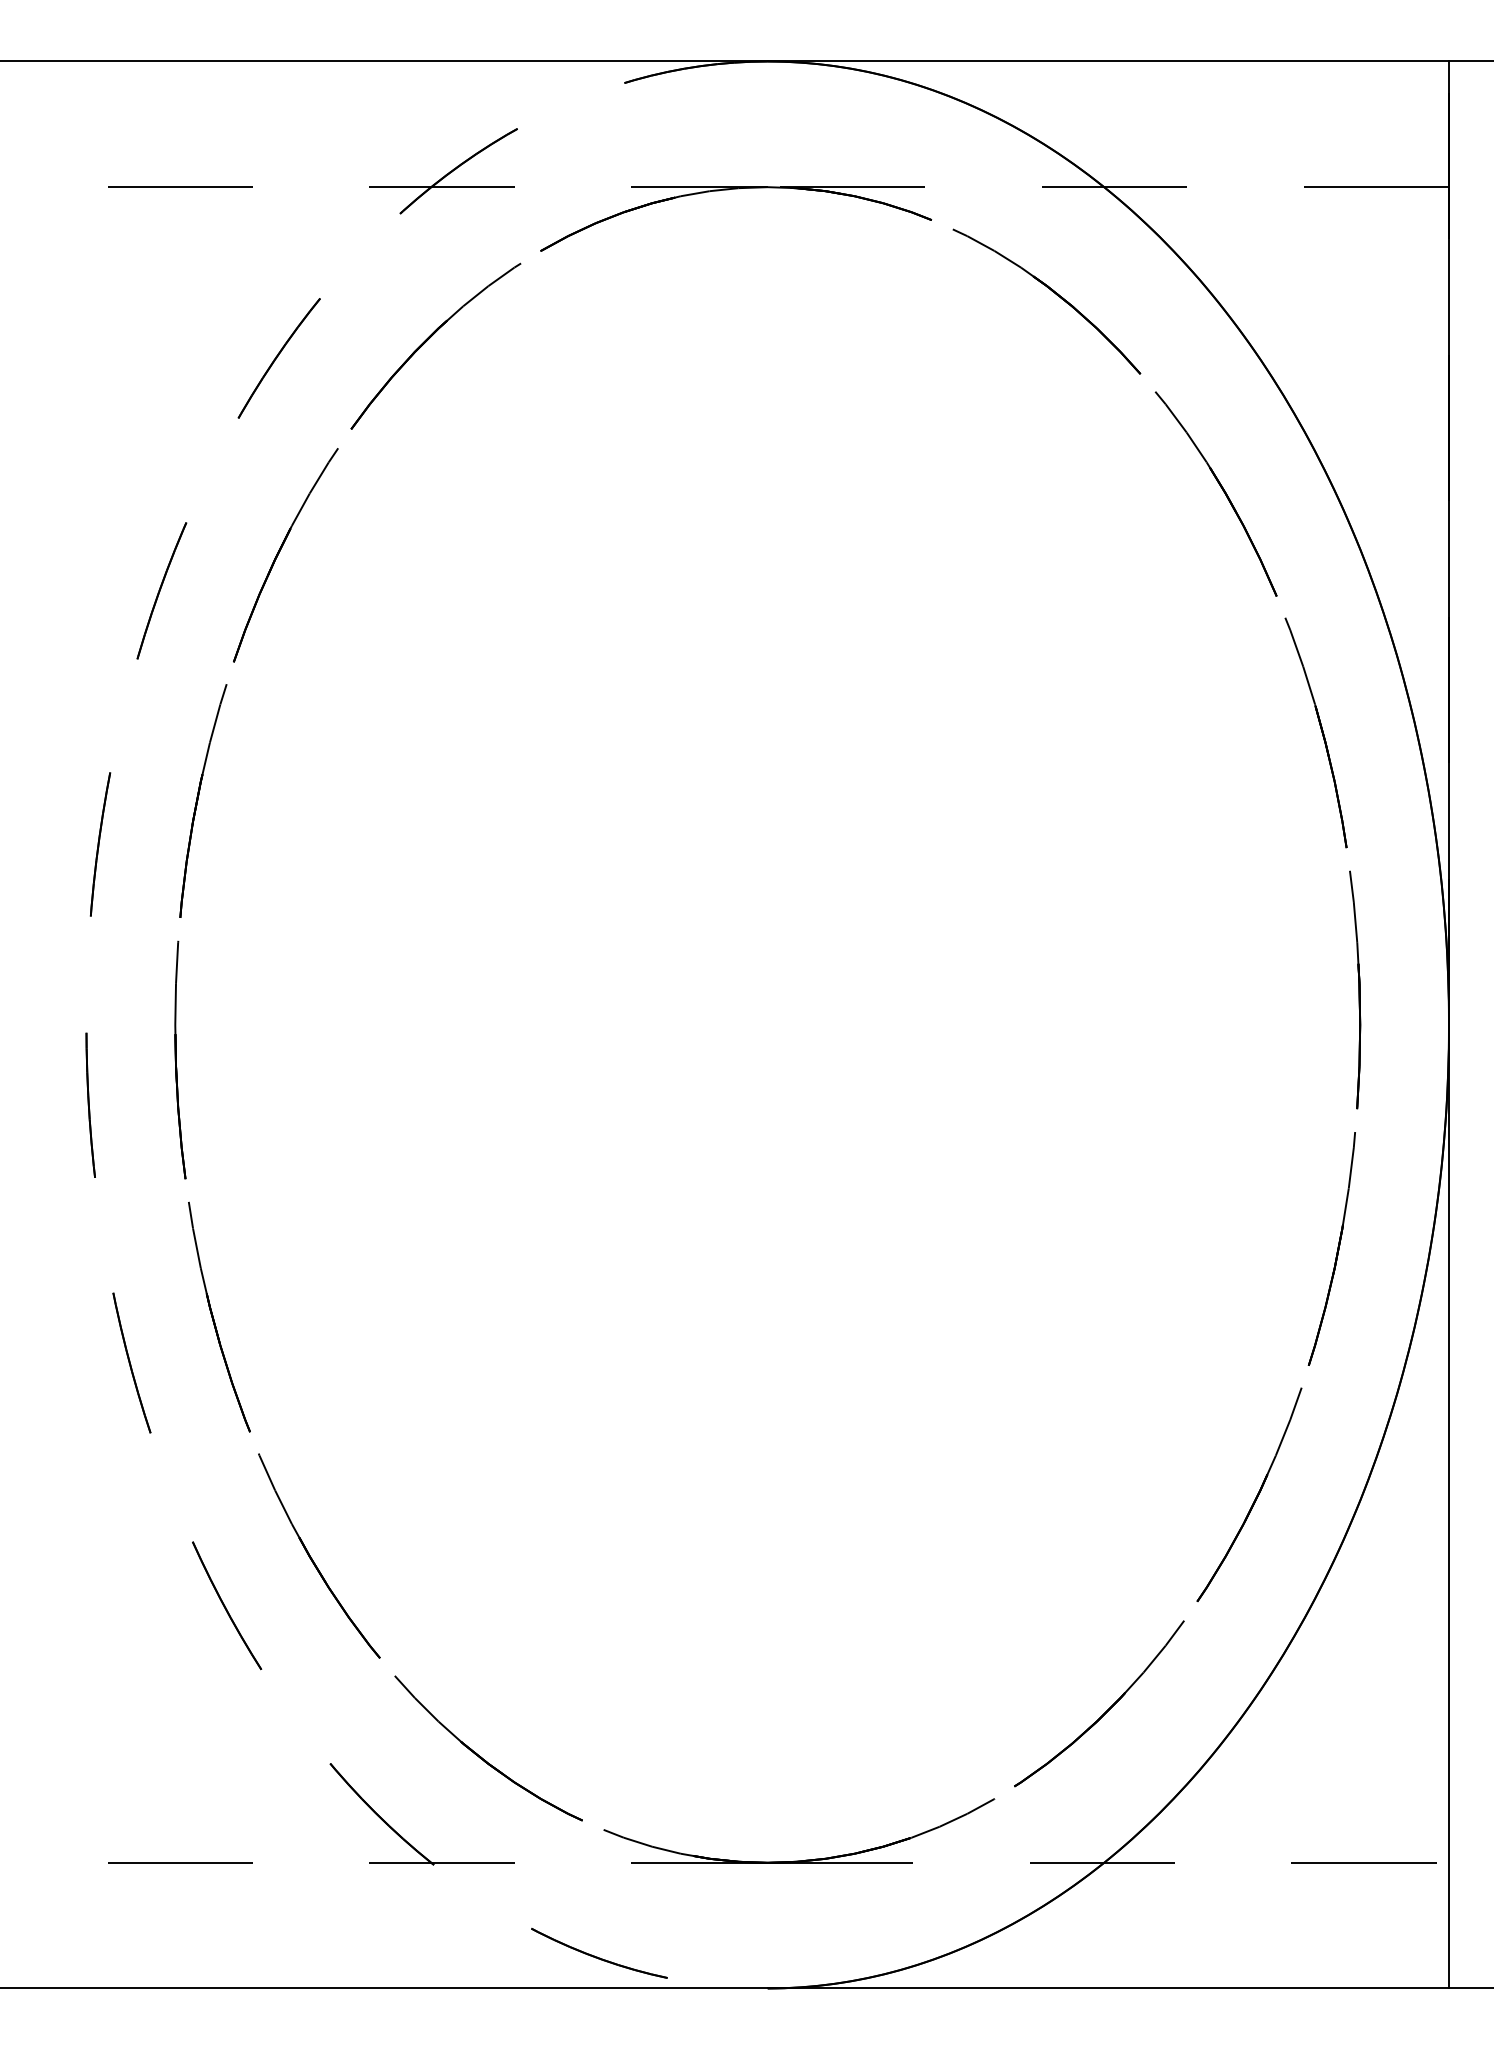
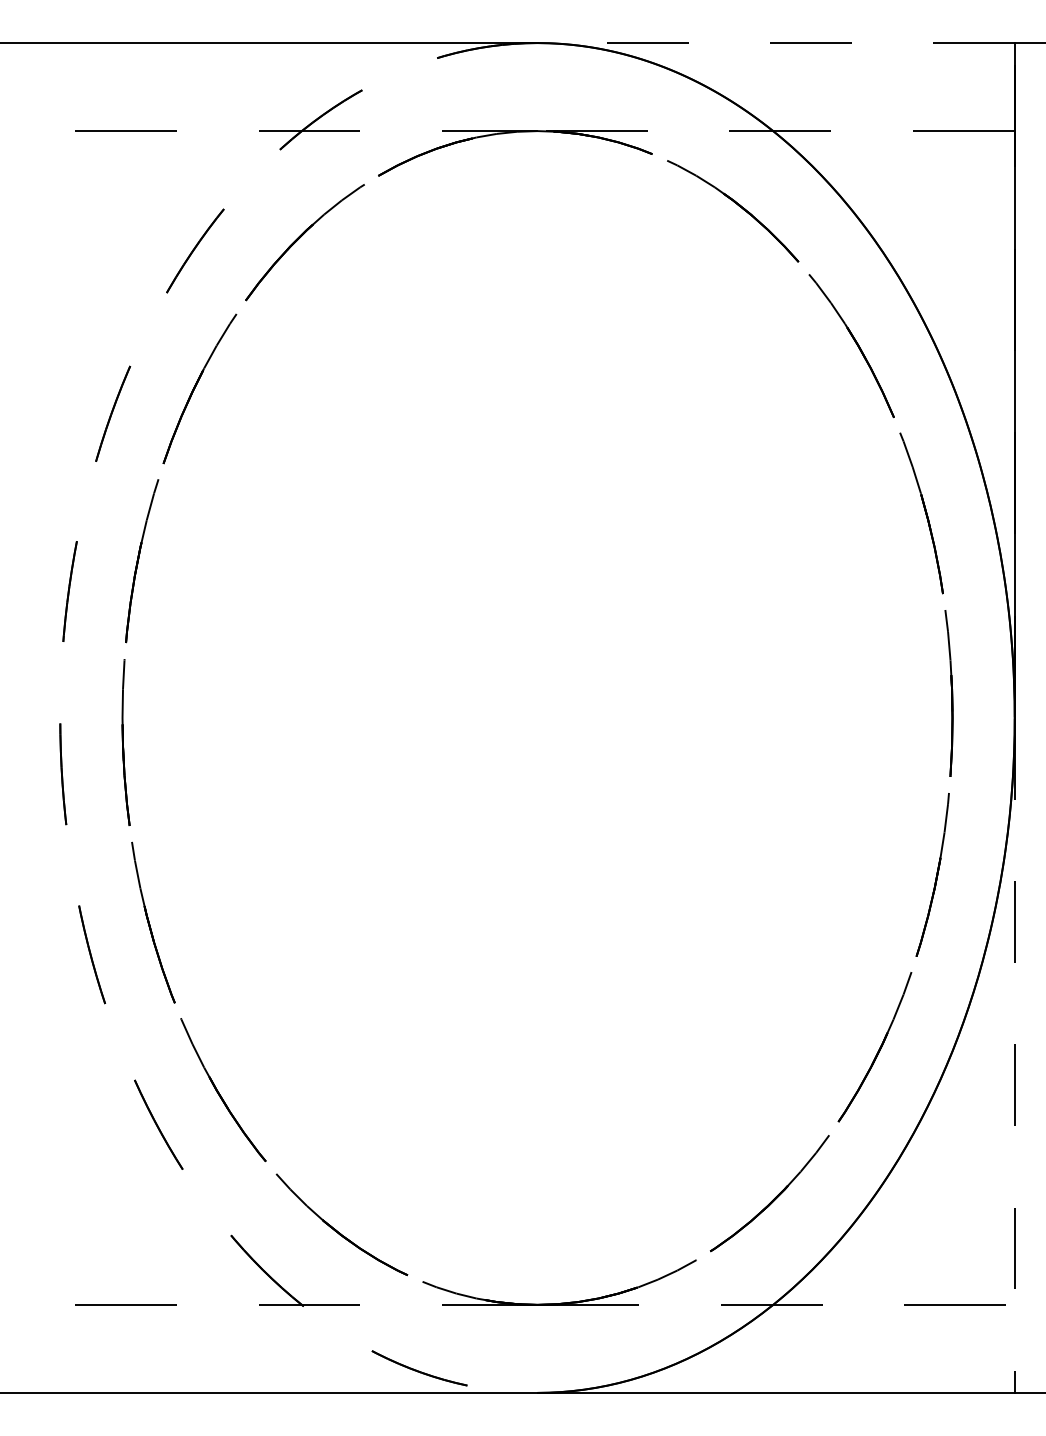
line: (1108, 61) -> (776, 43), solid -> dashed
line: (1449, 1507) -> (1015, 1055), solid -> dashed

